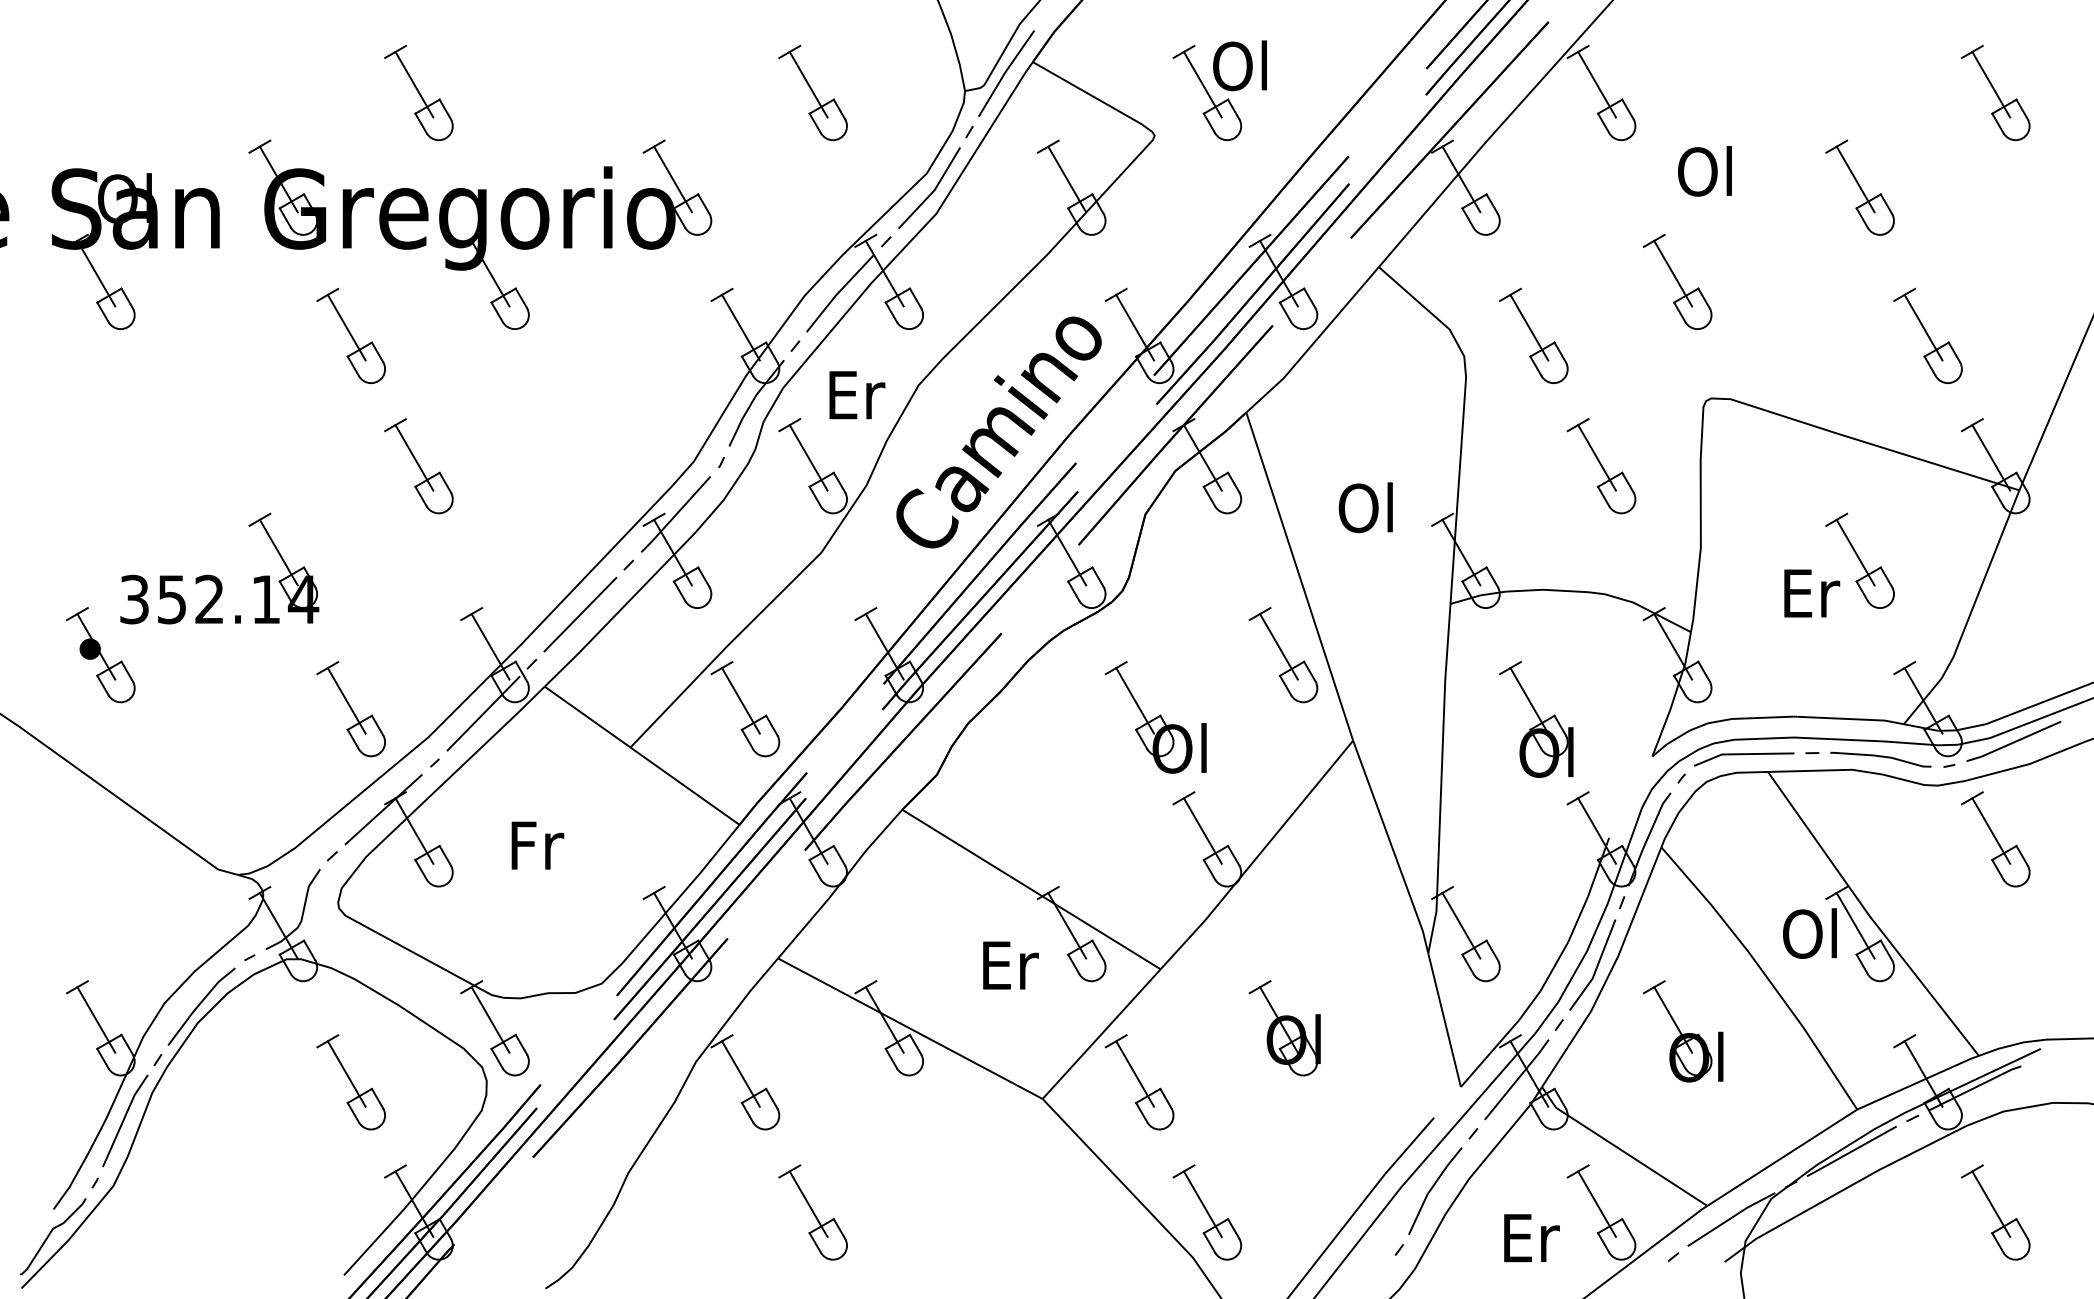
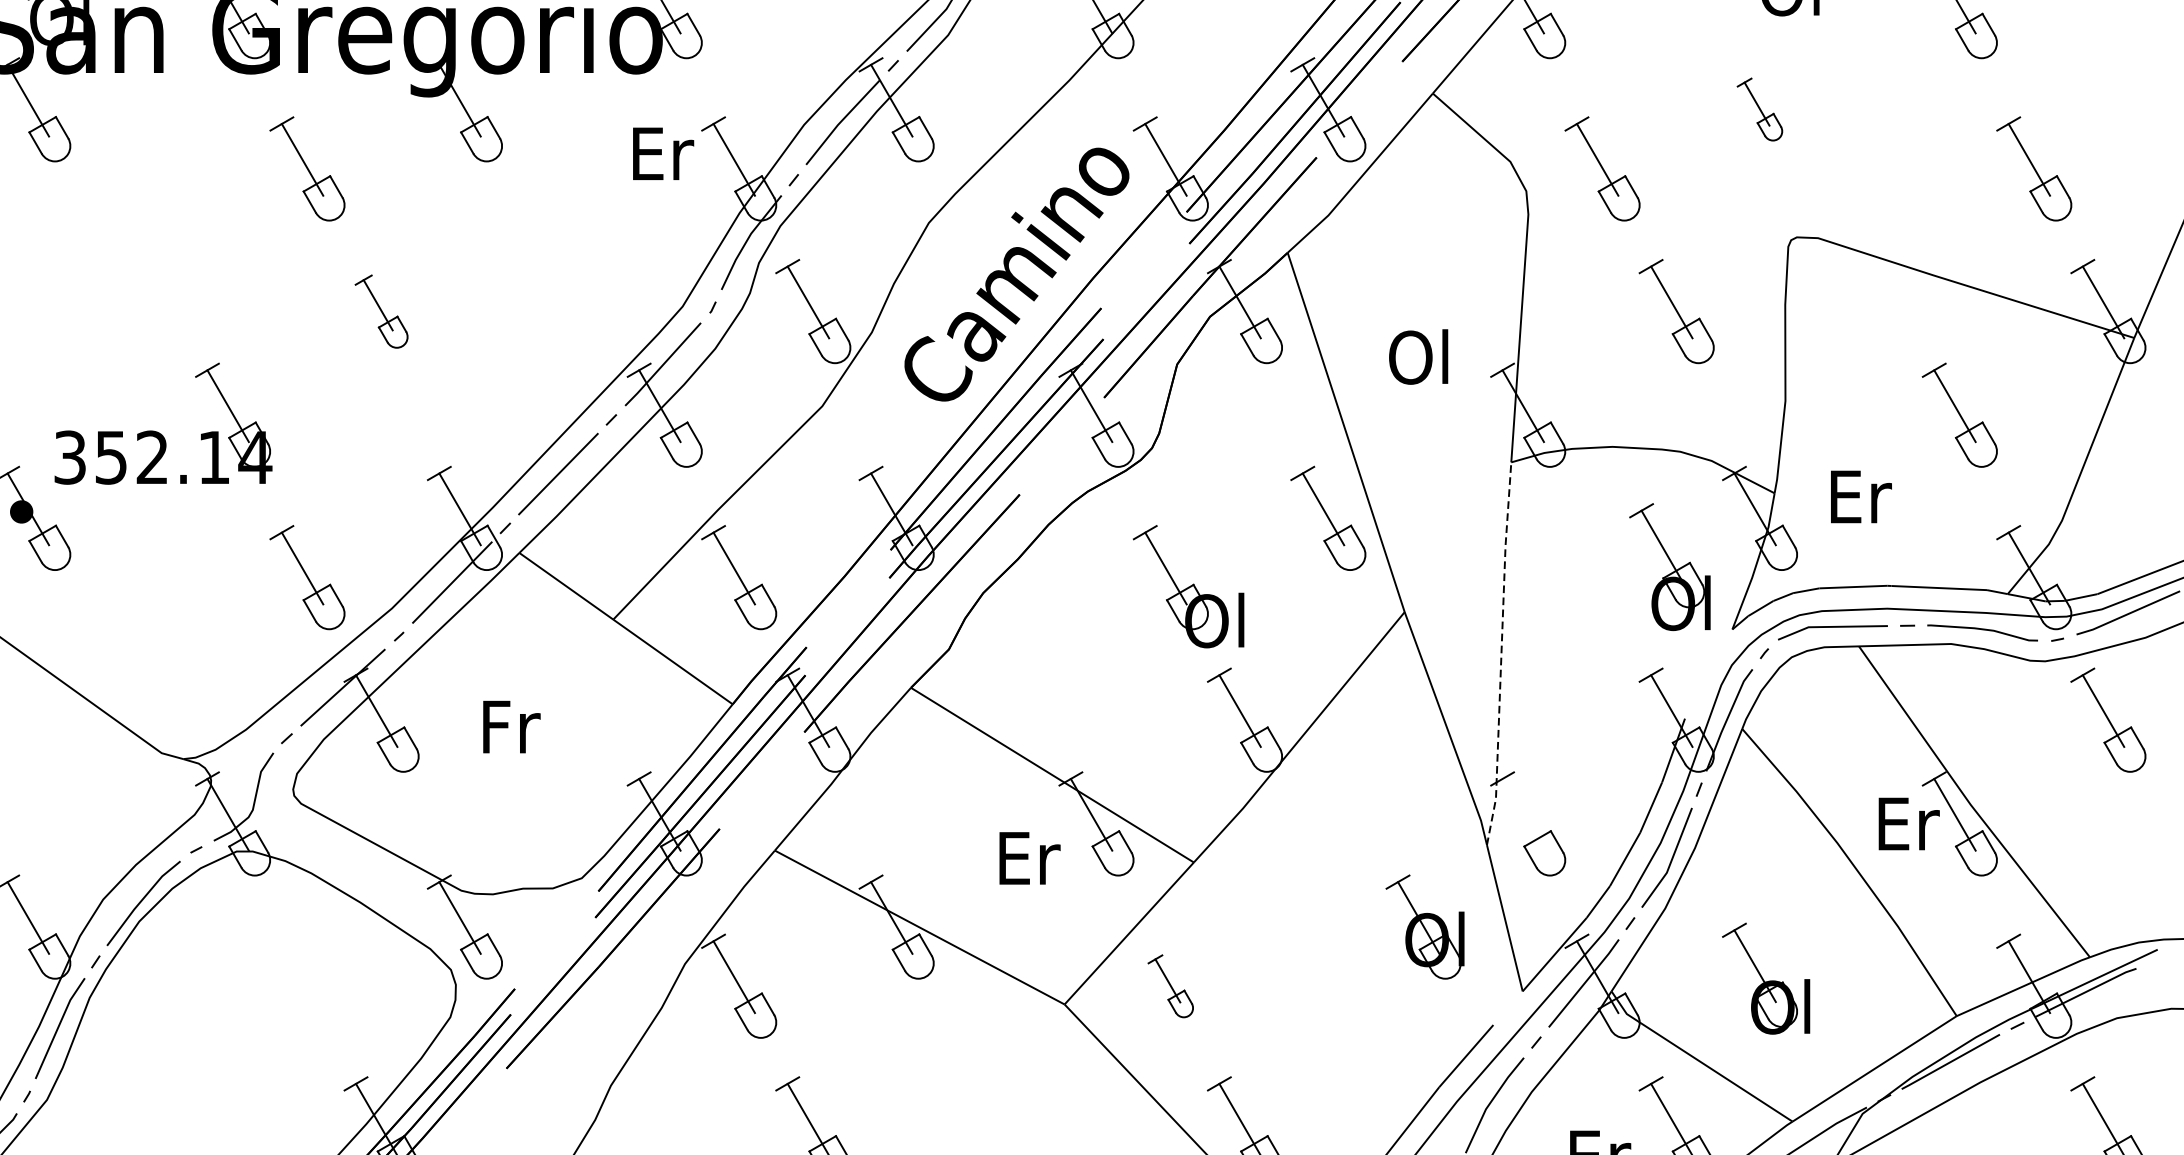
part: (1677, 281) -> (1759, 109), size x0.6
text: (857, 395) -> (663, 154), moved
part: (418, 466) -> (381, 311), size x0.7
text: (1812, 593) -> (1861, 496), moved
part: (1536, 719) -> (1670, 567), moved
line: (1441, 778) -> (1501, 653), solid -> dashed
line: (1461, 925) -> (1523, 814), removed
text: (1812, 933) -> (1907, 823), Ol -> Er
part: (1284, 1028) -> (1424, 927), moved
part: (1682, 1031) -> (1765, 978), moved
part: (350, 1082) -> (306, 986), removed
part: (1139, 1082) -> (1170, 986), size x0.6

